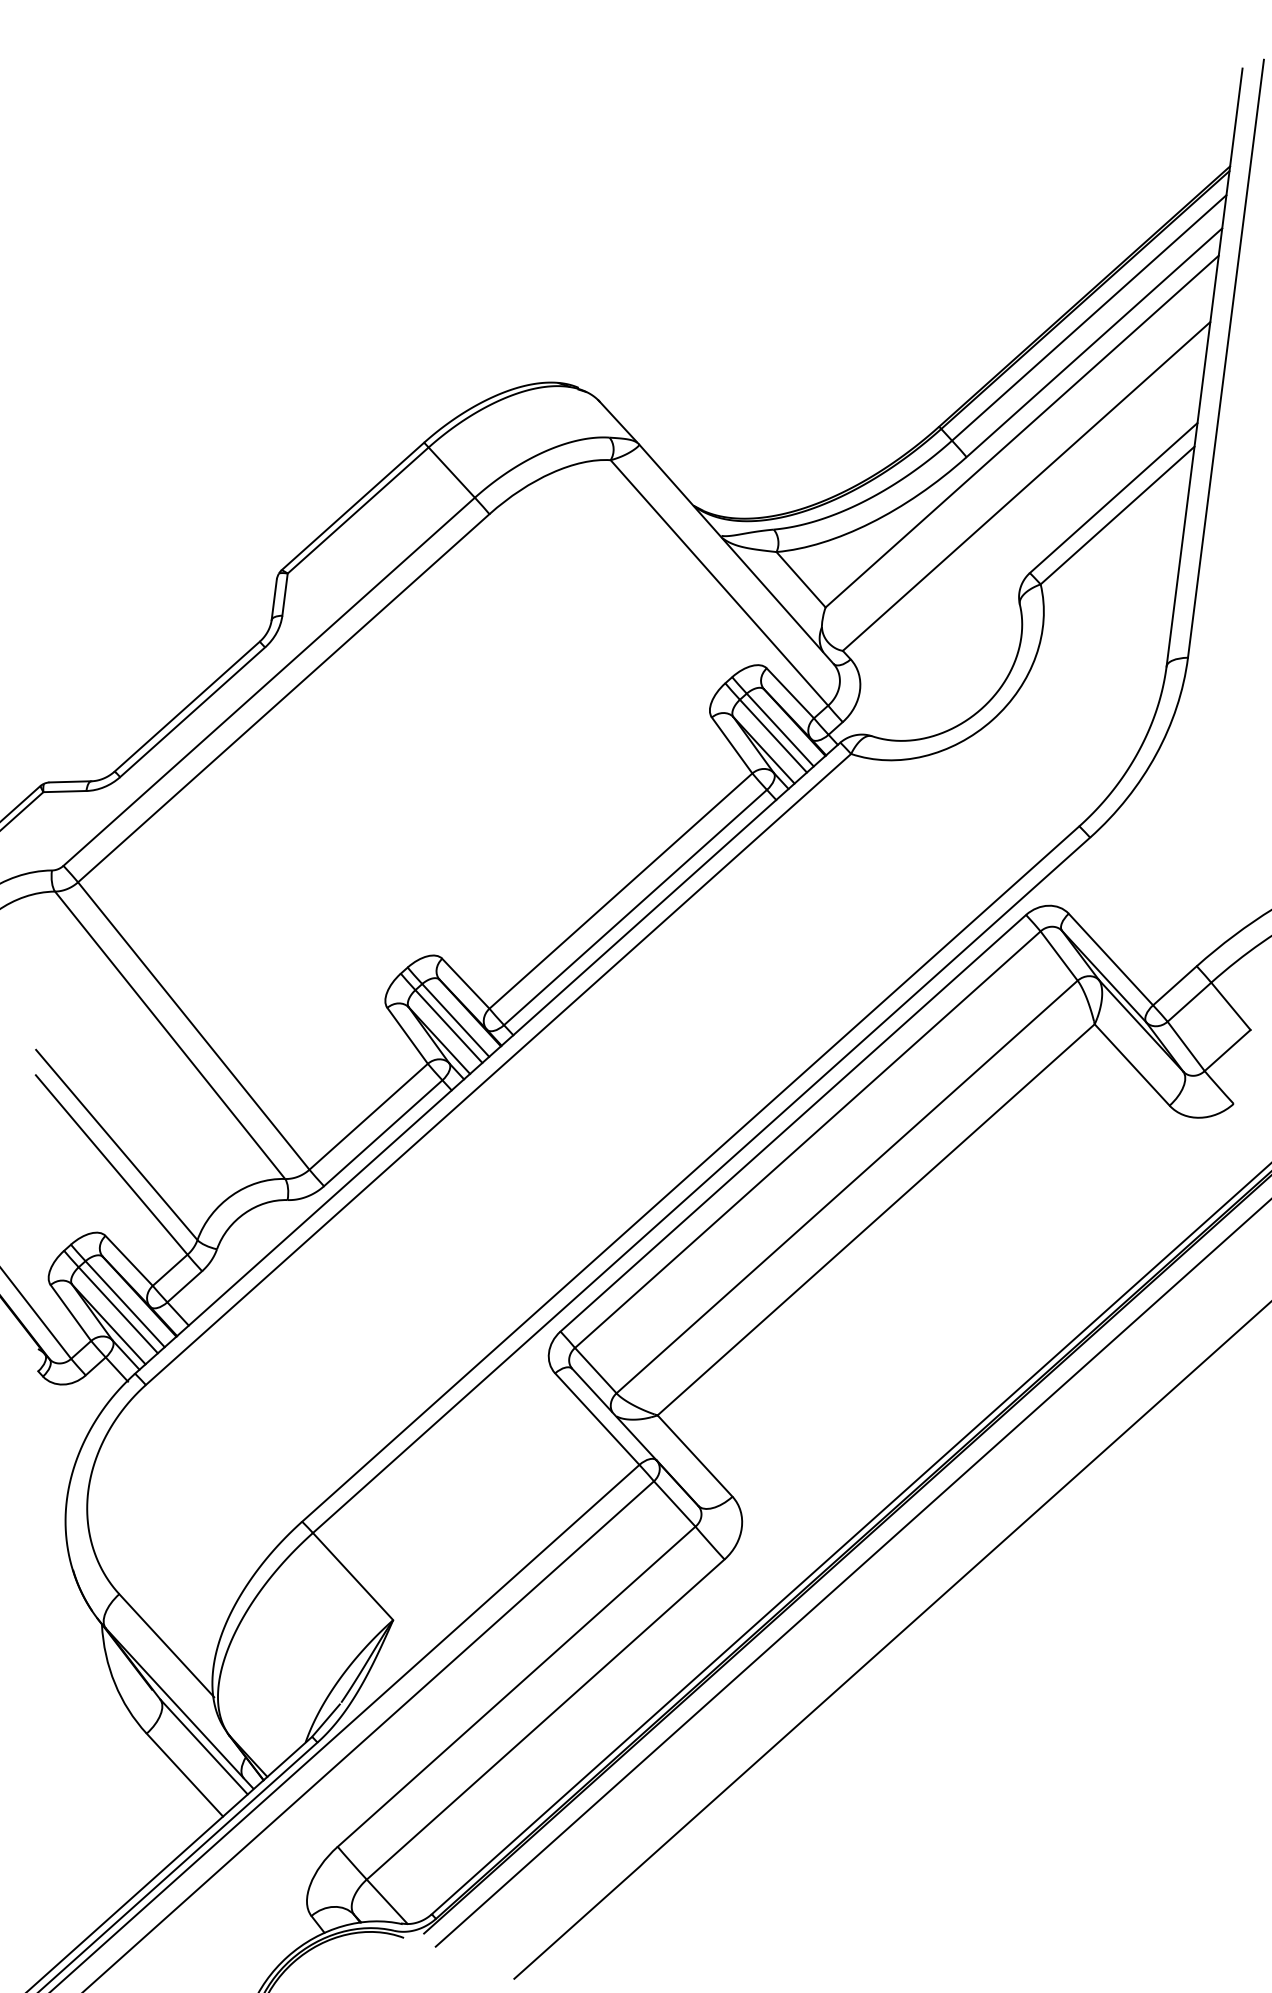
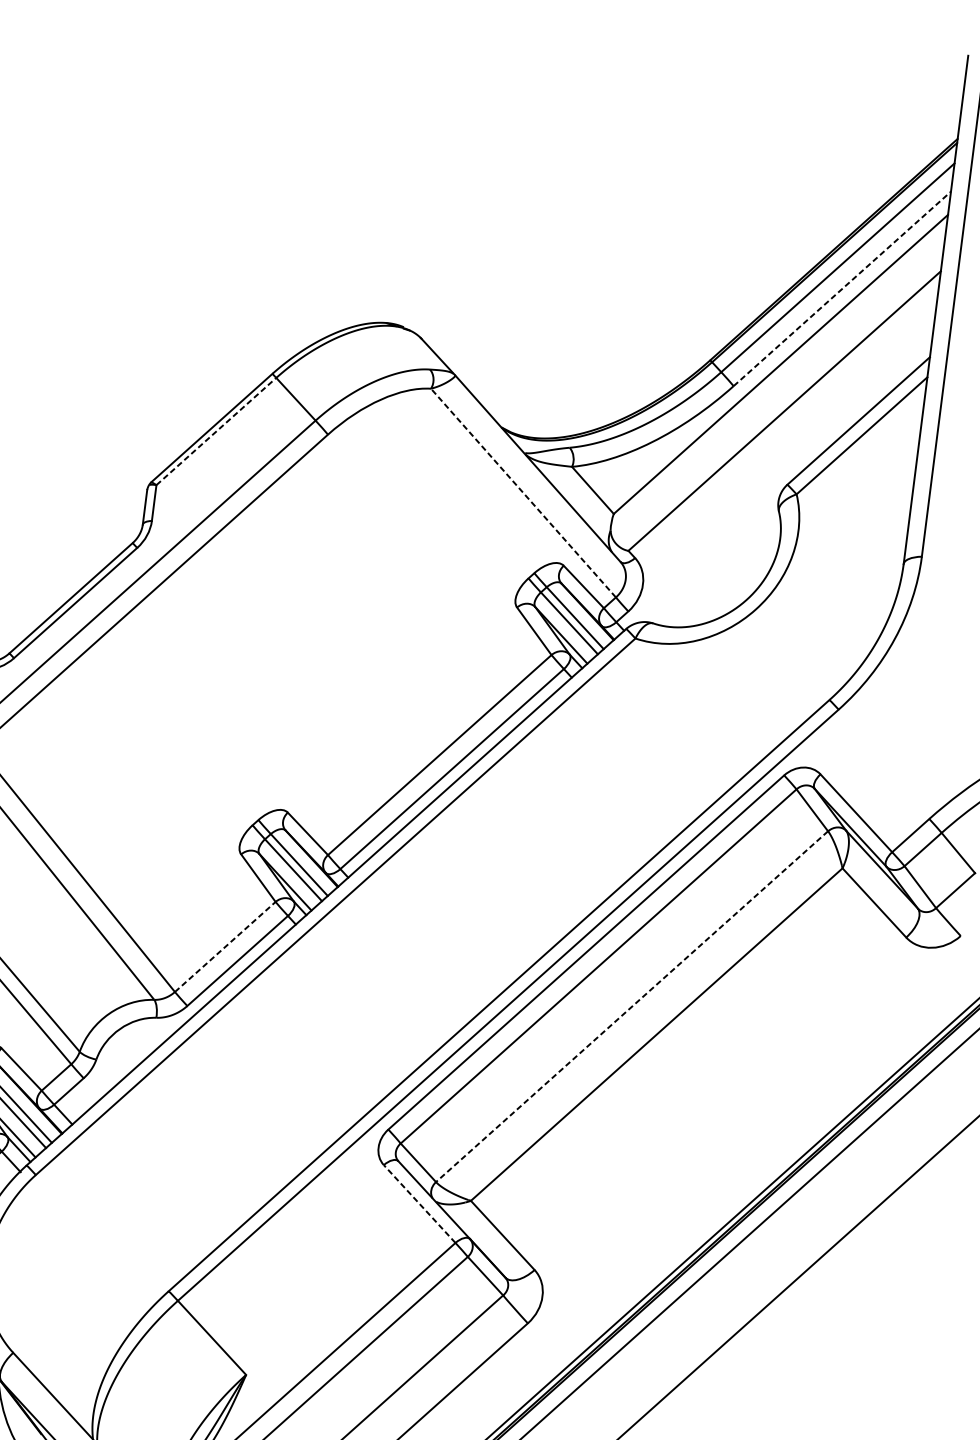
line: (1094, 342) -> (842, 288), solid -> dashed
line: (358, 510) -> (216, 431), solid -> dashed
line: (719, 582) -> (523, 492), solid -> dashed
line: (369, 1116) -> (225, 946), solid -> dashed
line: (846, 1187) -> (631, 1007), solid -> dashed
line: (597, 1418) -> (419, 1203), solid -> dashed

